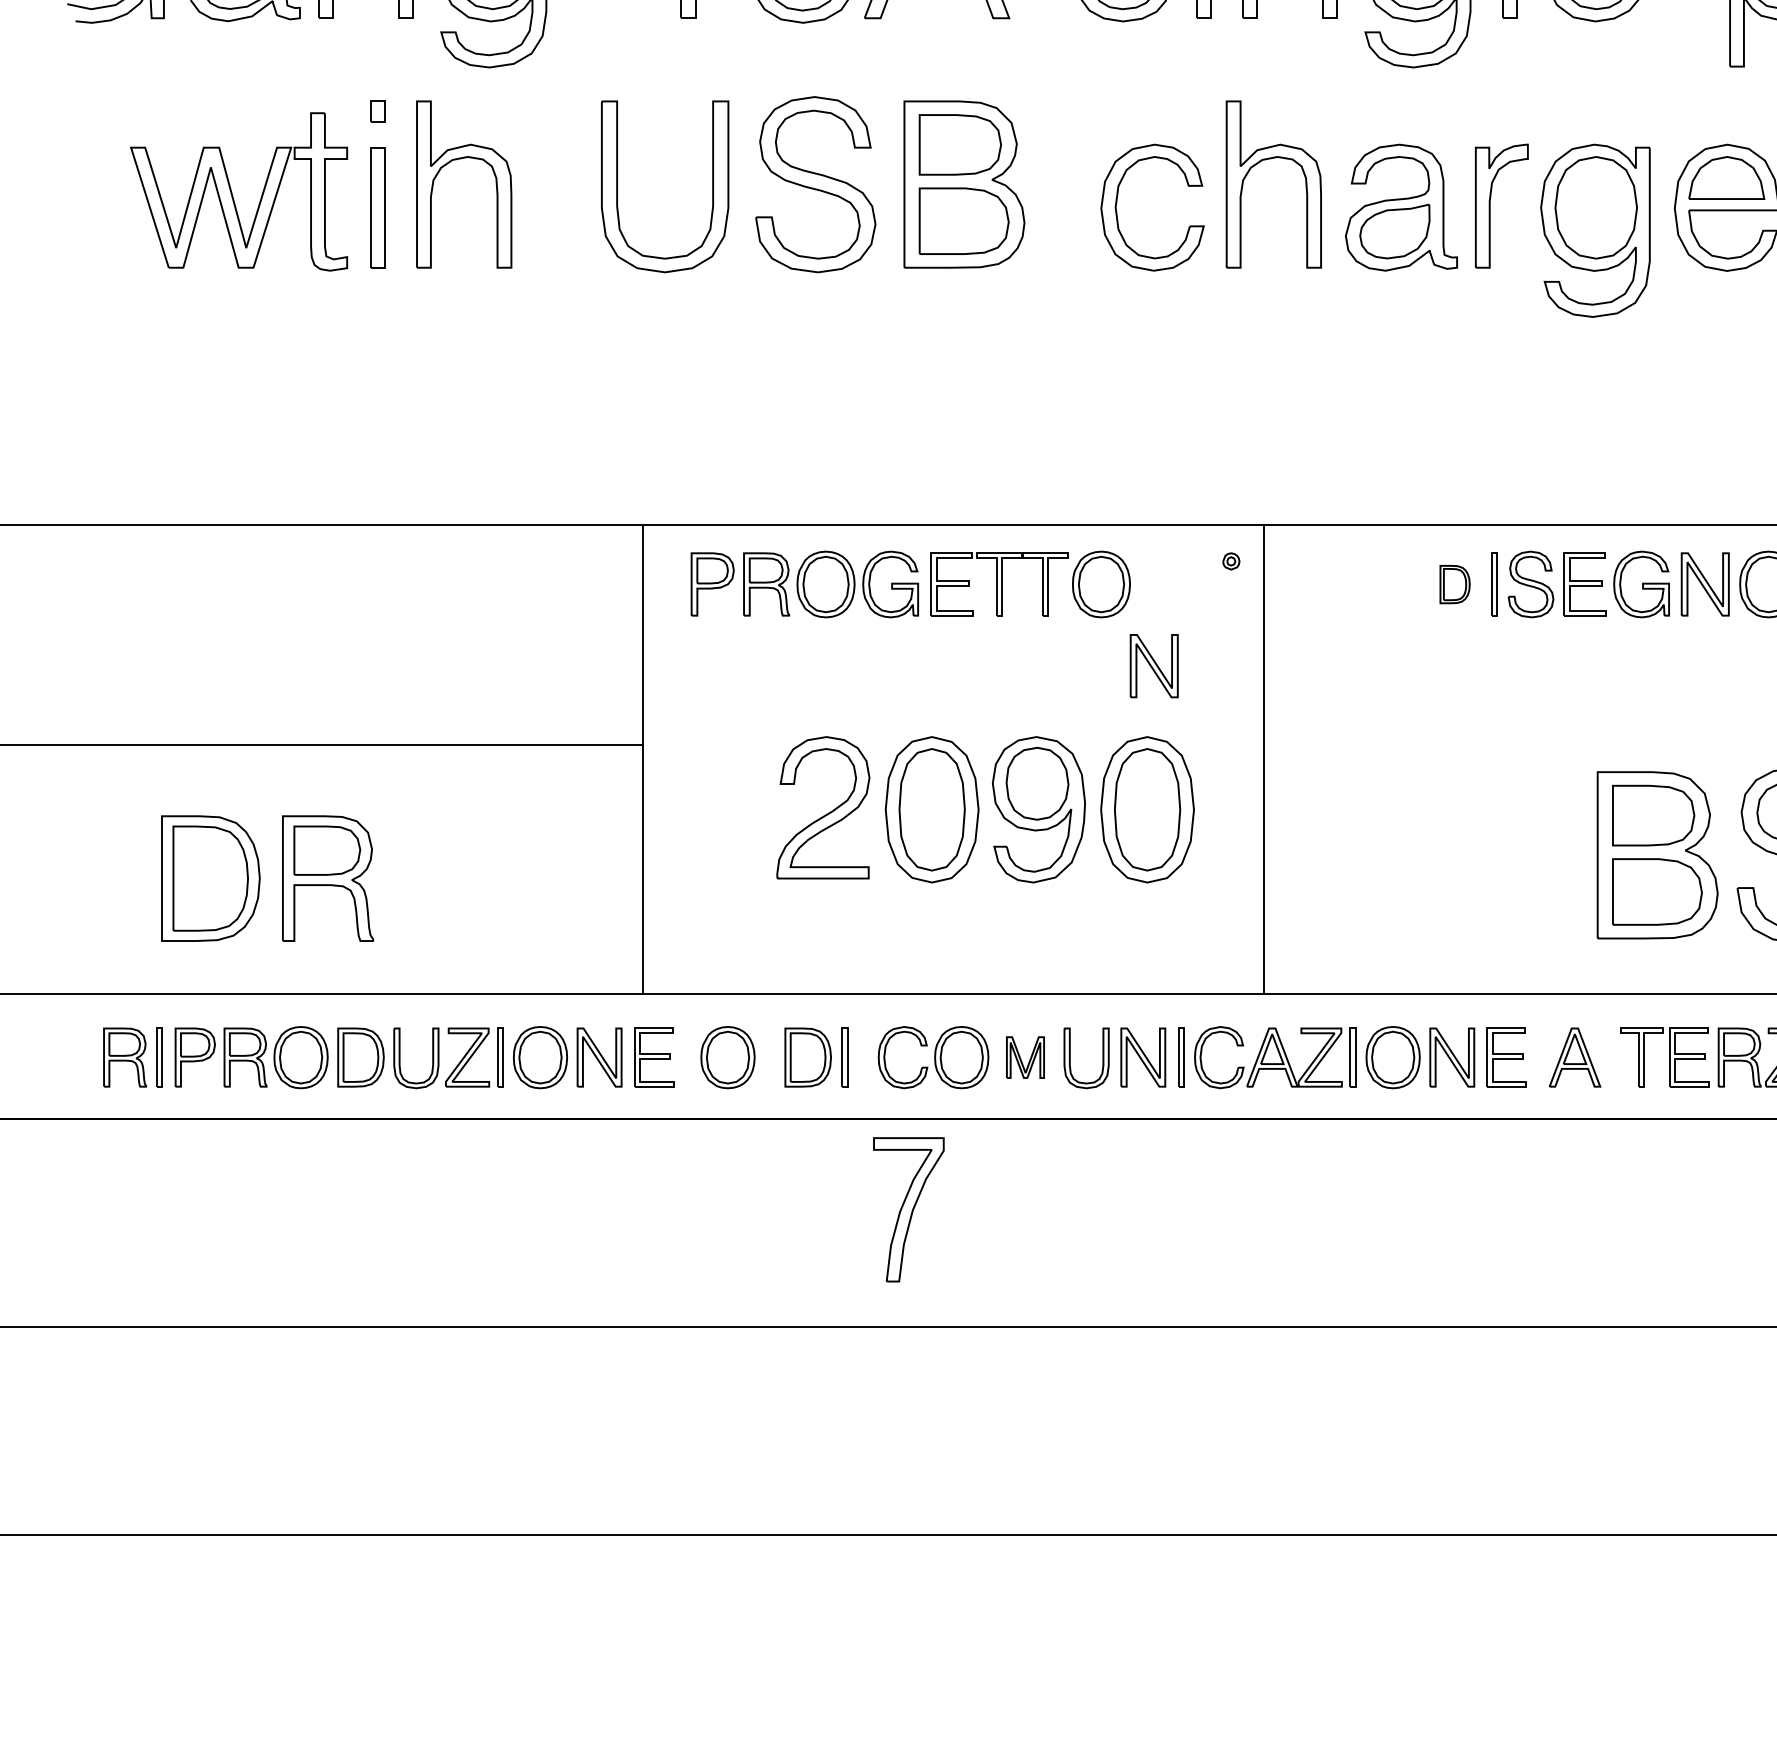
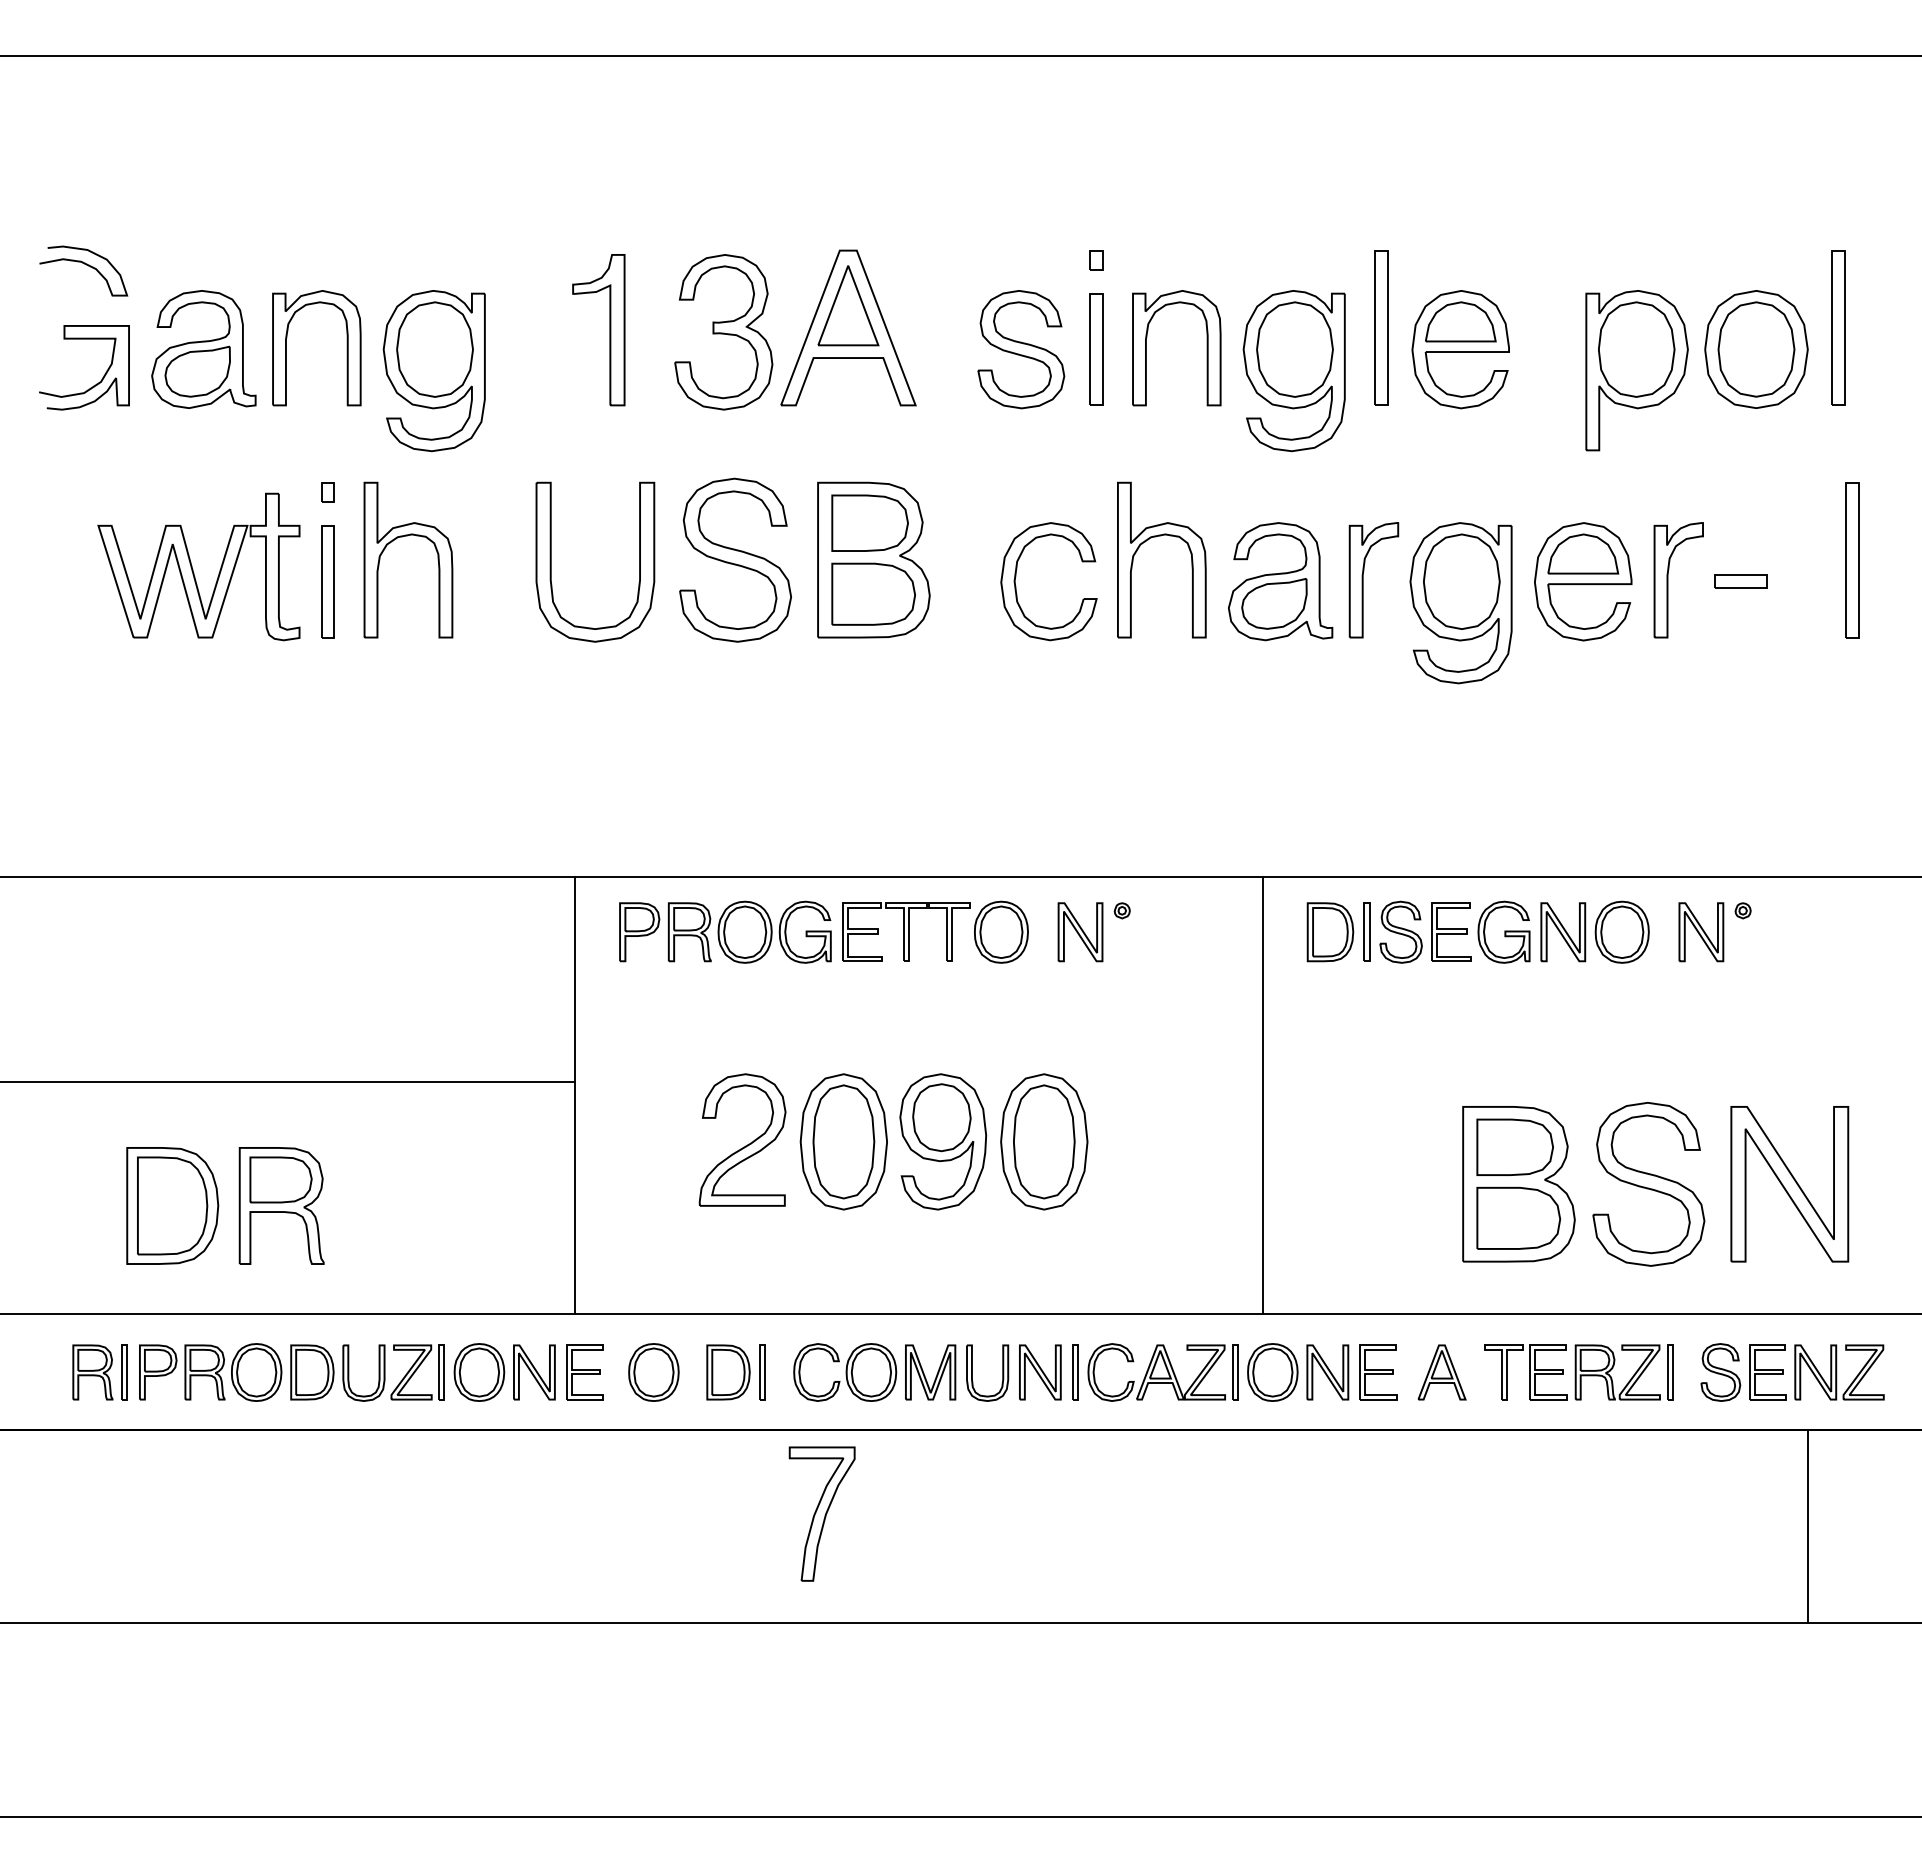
part: (1455, 584) -> (1330, 932), size x1.67
part: (1154, 666) -> (1080, 932), moved
line: (1263, 758) -> (1262, 1094), moved
part: (1025, 1057) -> (930, 1372), size x1.43

